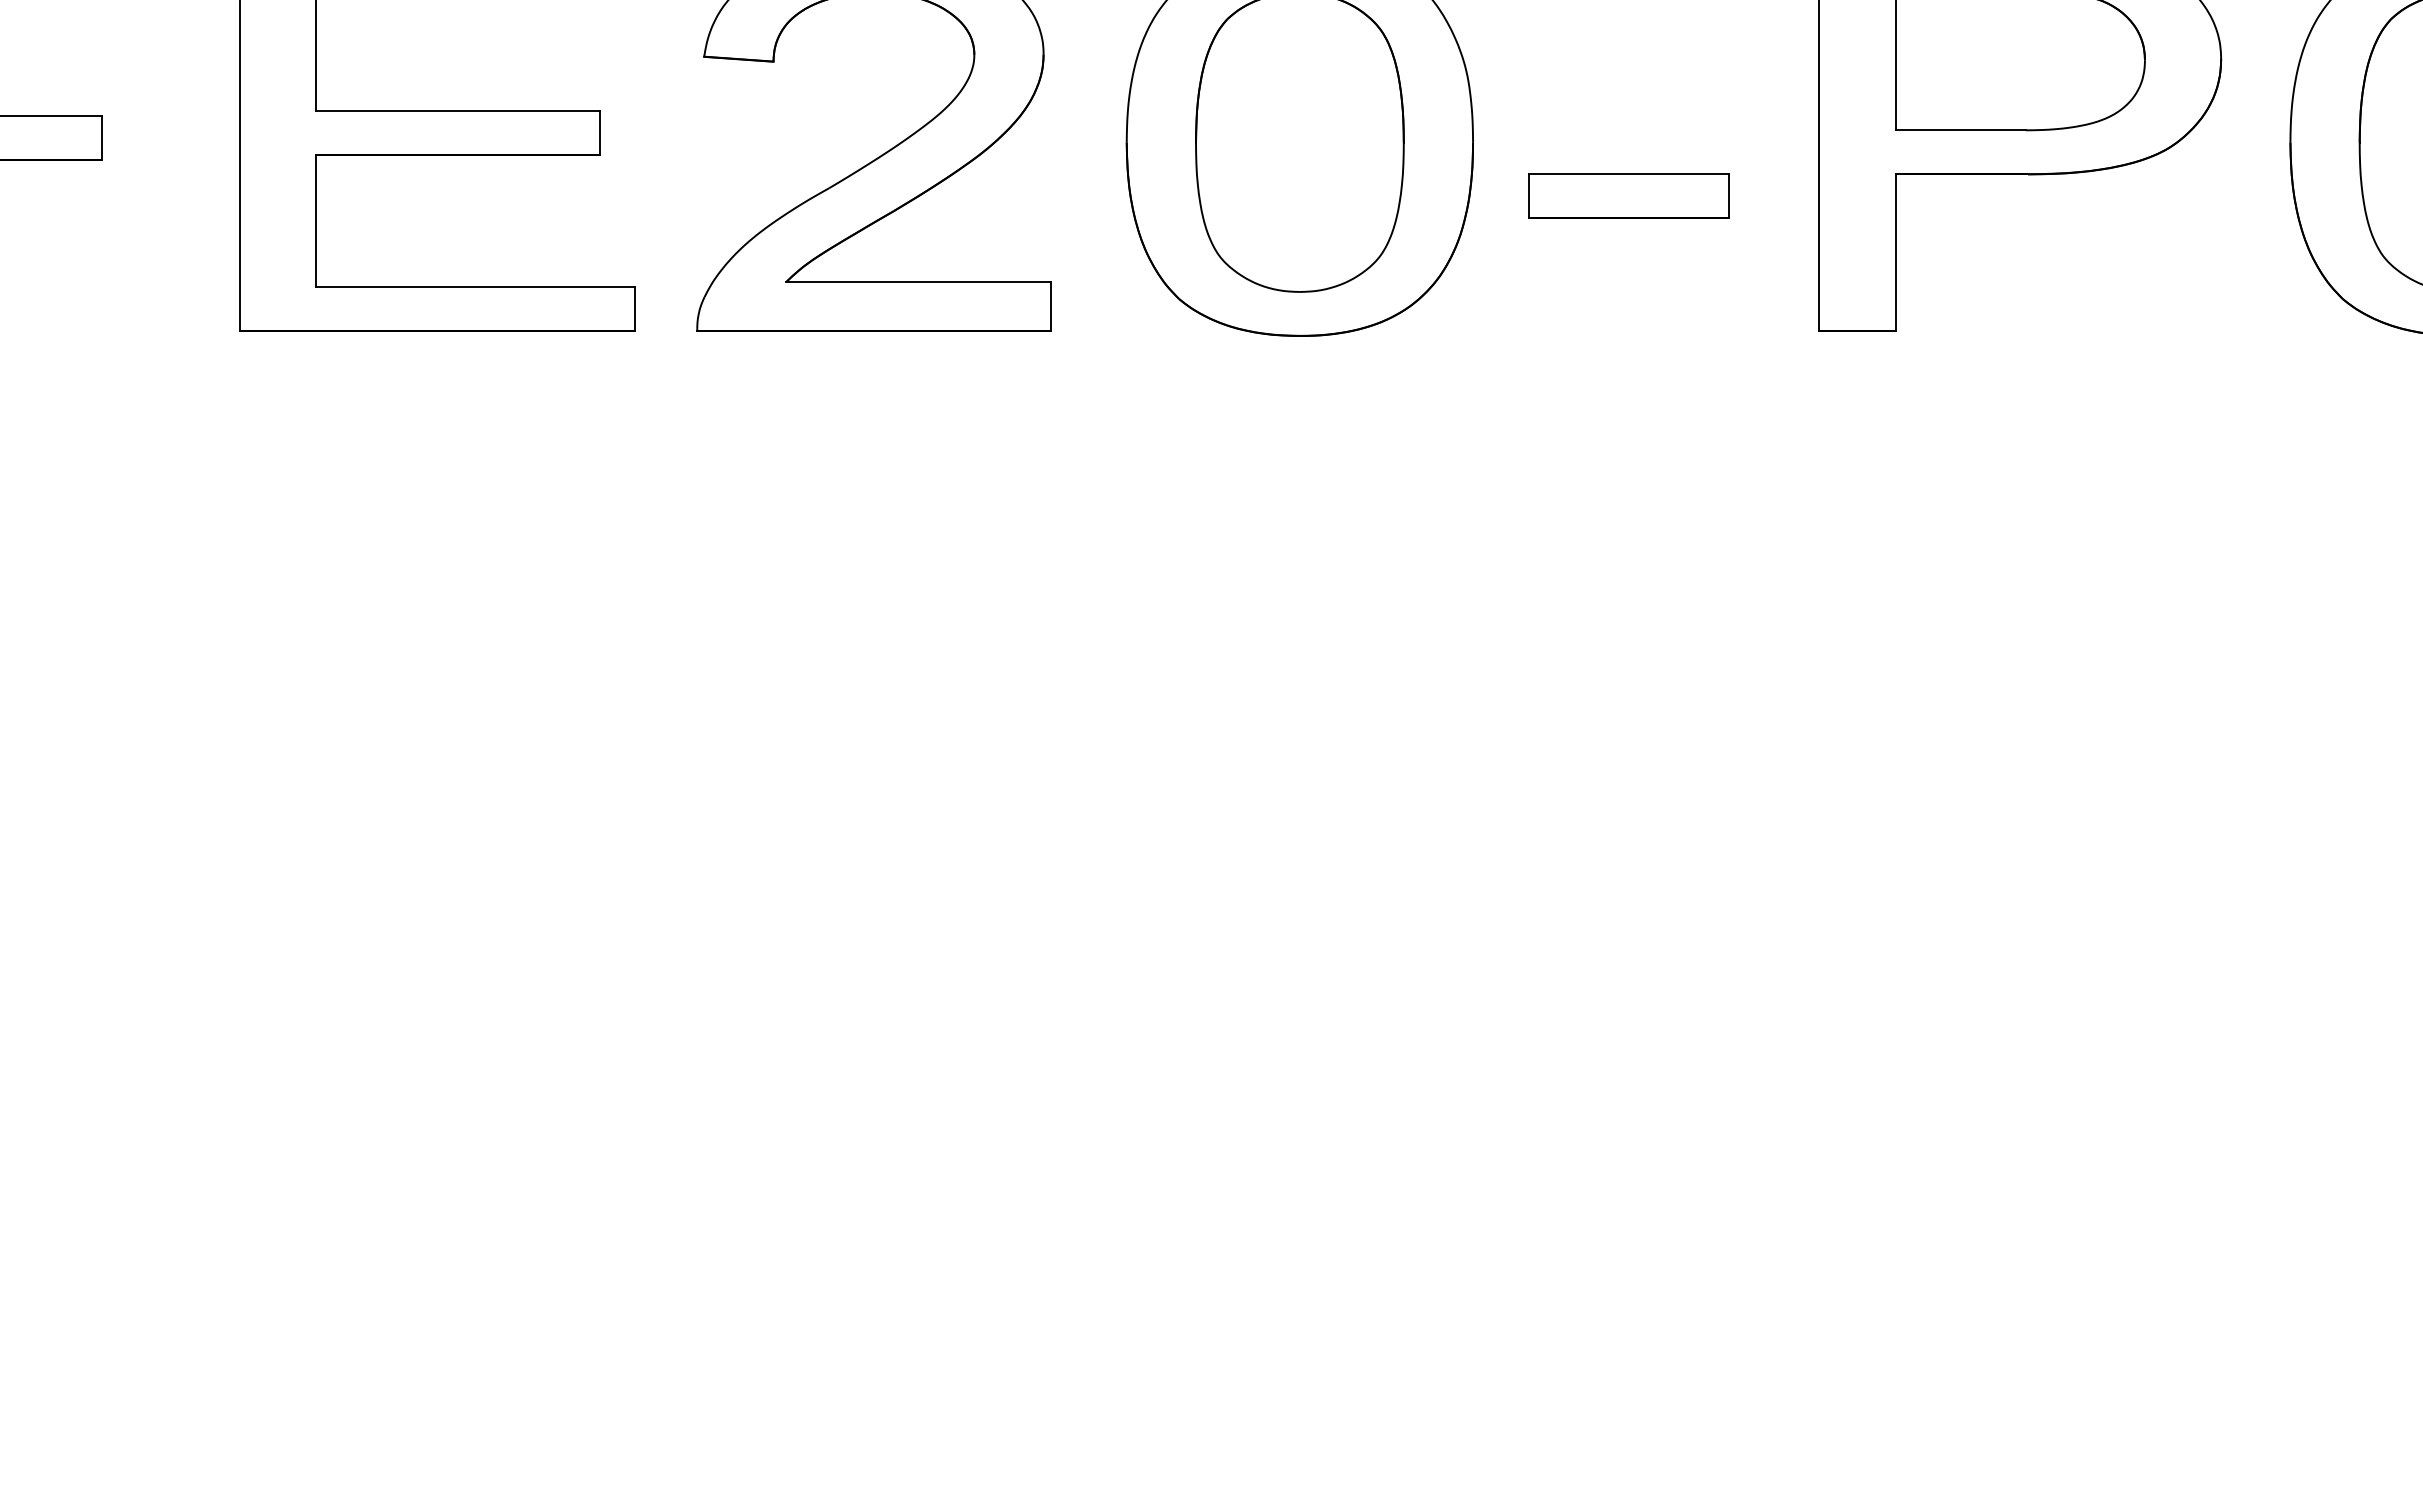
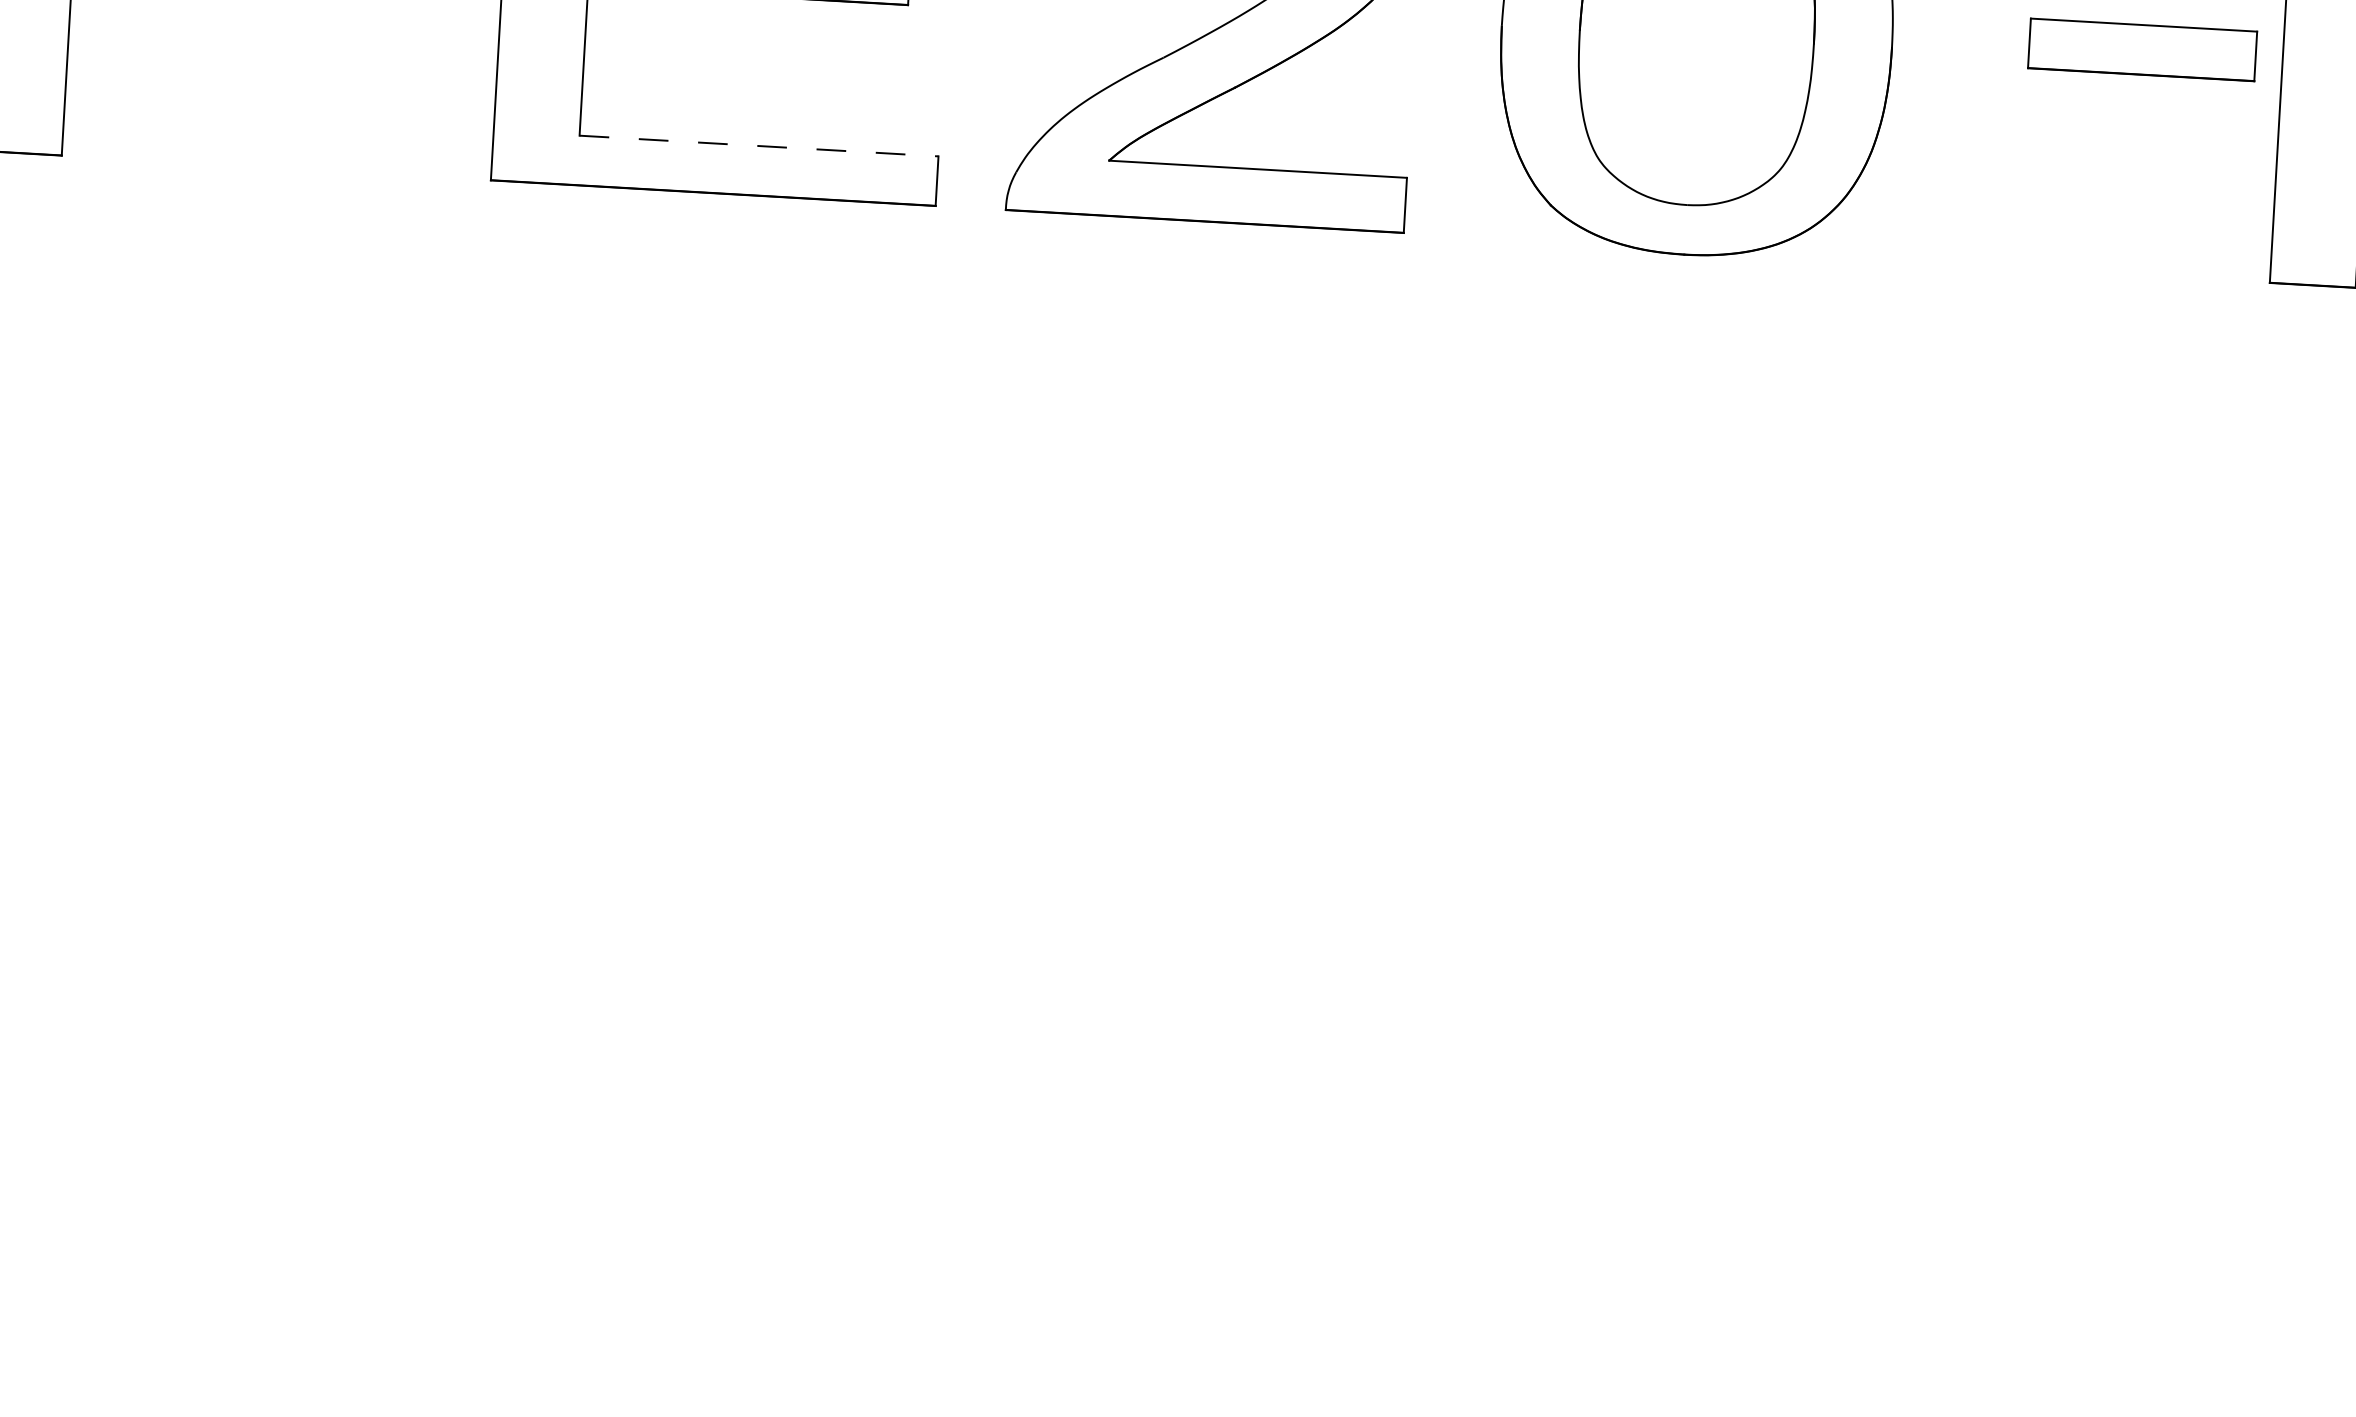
part: (1628, 195) -> (2142, 48), moved
line: (476, 287) -> (759, 146), solid -> dashed

